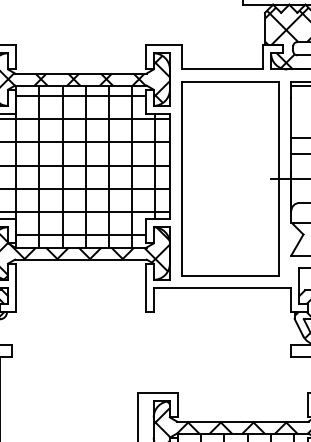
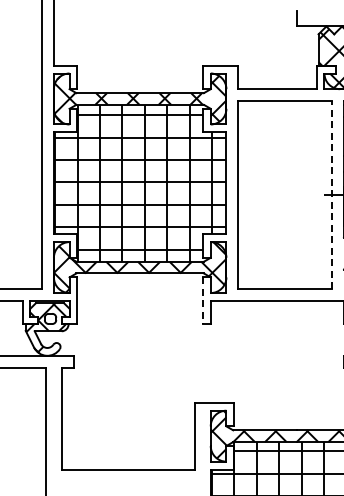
line: (279, 178) -> (332, 194), solid -> dashed
line: (145, 287) -> (202, 300), solid -> dashed

